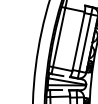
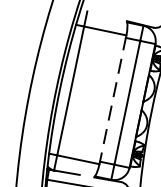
line: (78, 42) -> (112, 101), solid -> dashed

